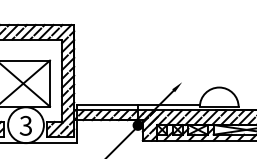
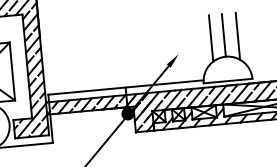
line: (219, 70) -> (224, 35), added
line: (208, 71) -> (210, 37), added
line: (230, 71) -> (238, 35), added

